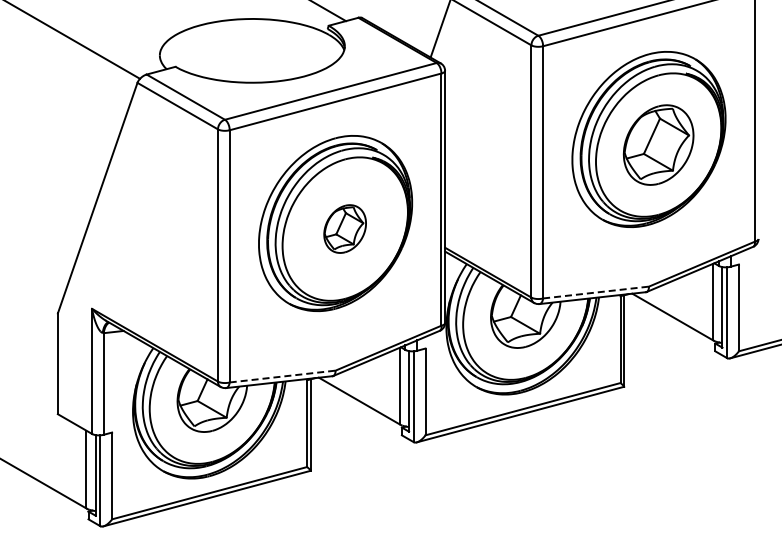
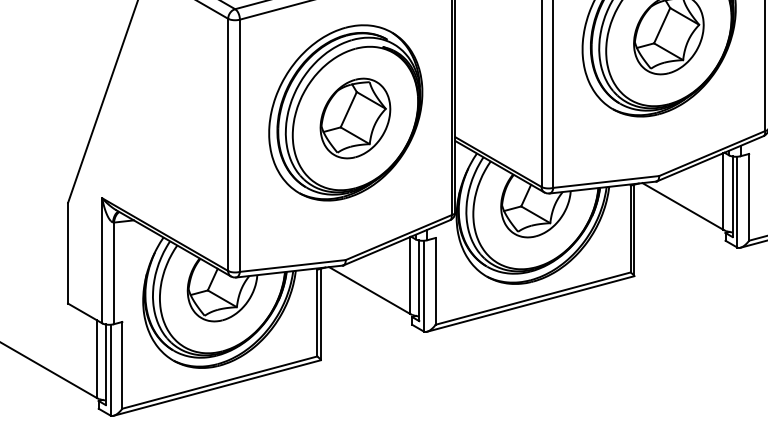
part: (344, 228) -> (354, 117), size x1.67
line: (596, 292) -> (606, 181), dashed -> solid
line: (283, 376) -> (293, 265), dashed -> solid

